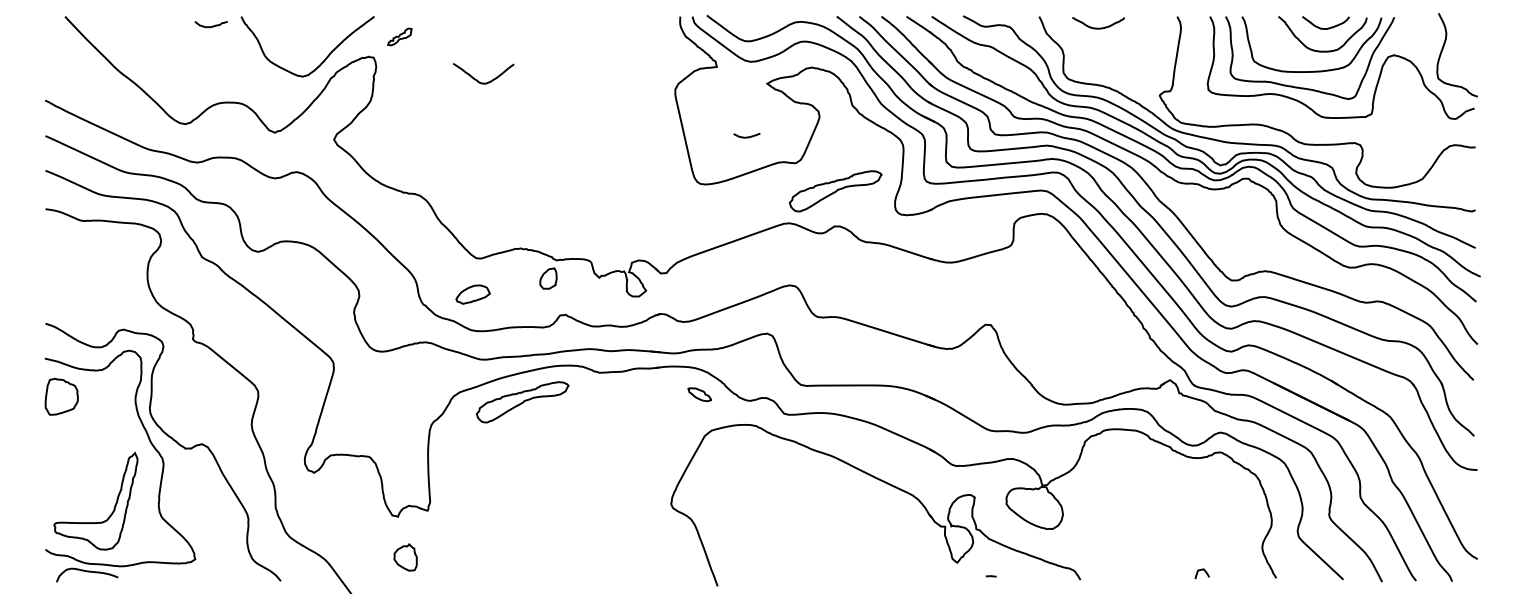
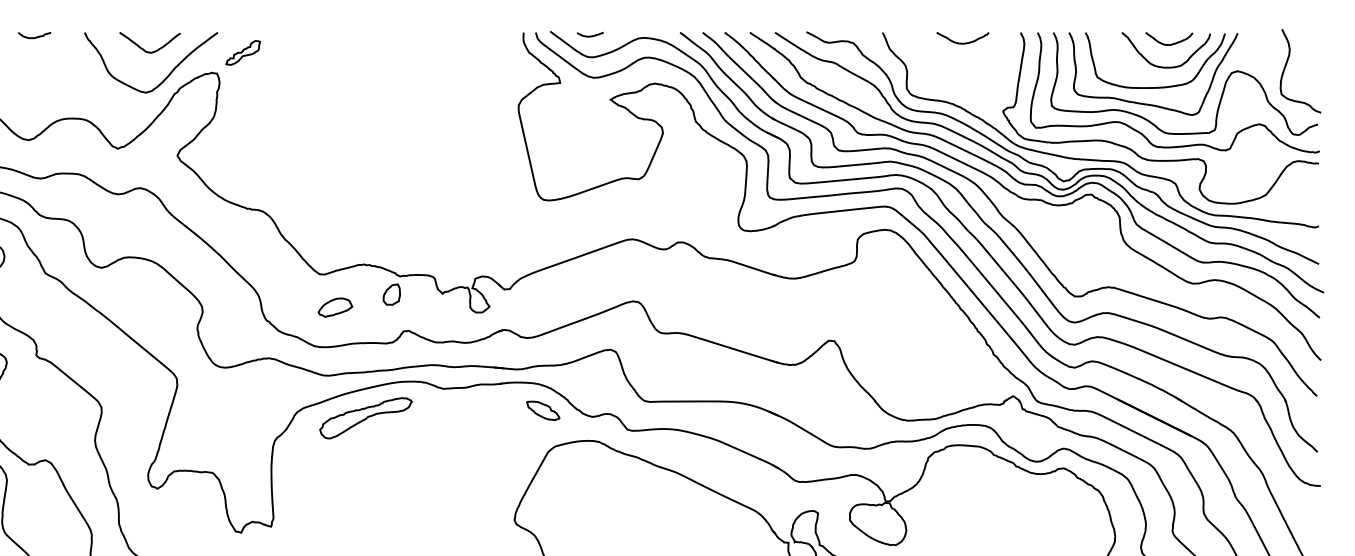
curve: (210, 26) -> (33, 37), moved
curve: (1098, 27) -> (962, 42), moved
part: (399, 36) -> (242, 52), size x1.43
curve: (477, 79) -> (143, 48), moved
curve: (1298, 116) -> (1141, 132), added
curve: (746, 136) -> (589, 35), moved
part: (835, 191) -> (678, 207), removed
part: (472, 294) -> (334, 307), moved
part: (699, 394) -> (542, 410), size x1.43

